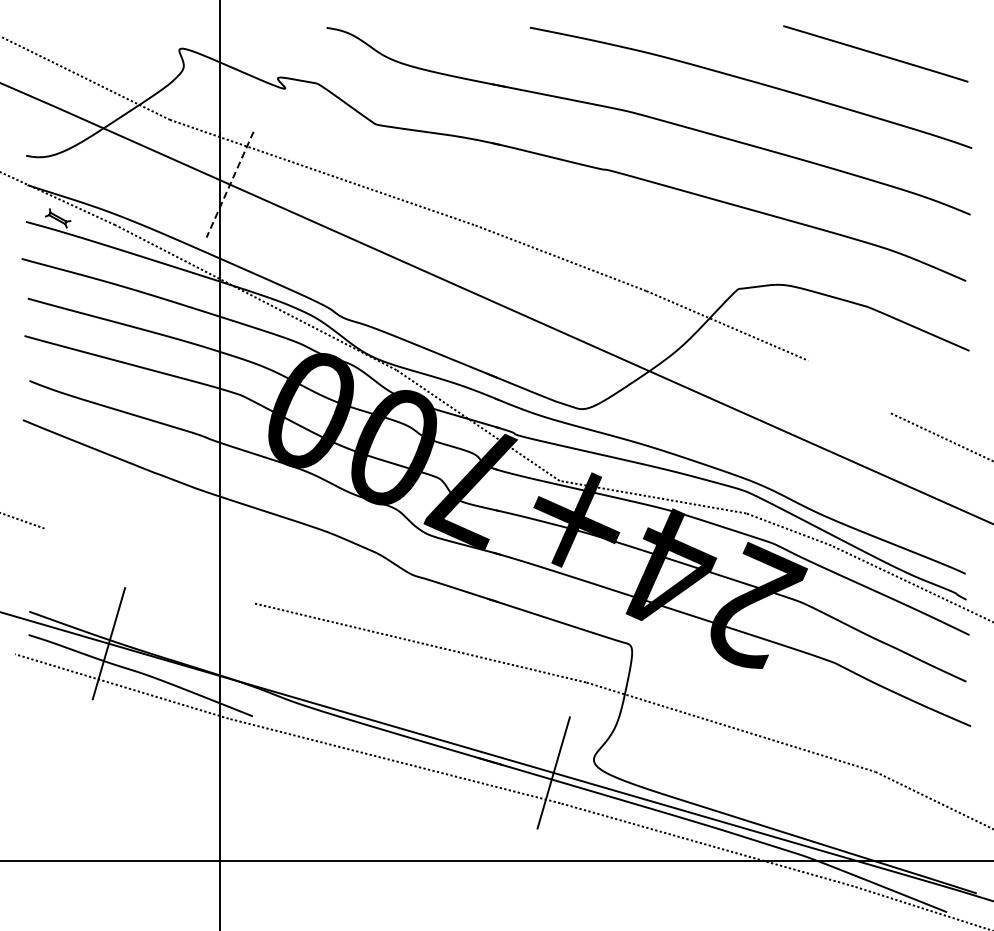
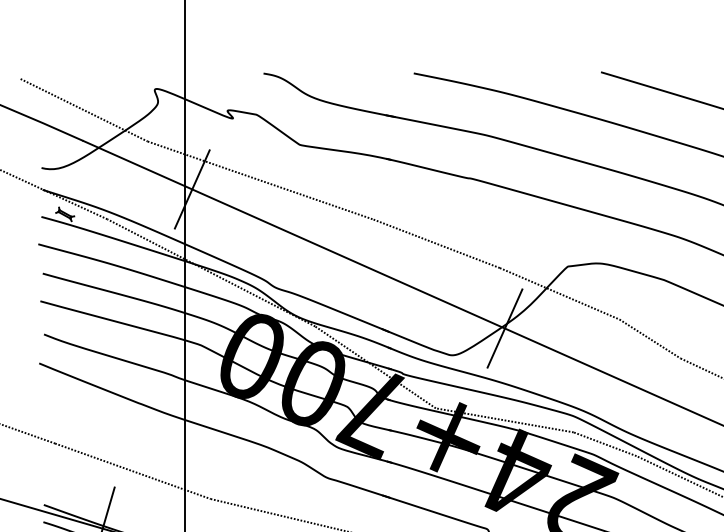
line: (230, 184) -> (192, 189), dashed -> solid
line: (652, 372) -> (504, 328), added
line: (849, 386) -> (649, 338), added
line: (149, 565) -> (132, 470), added

